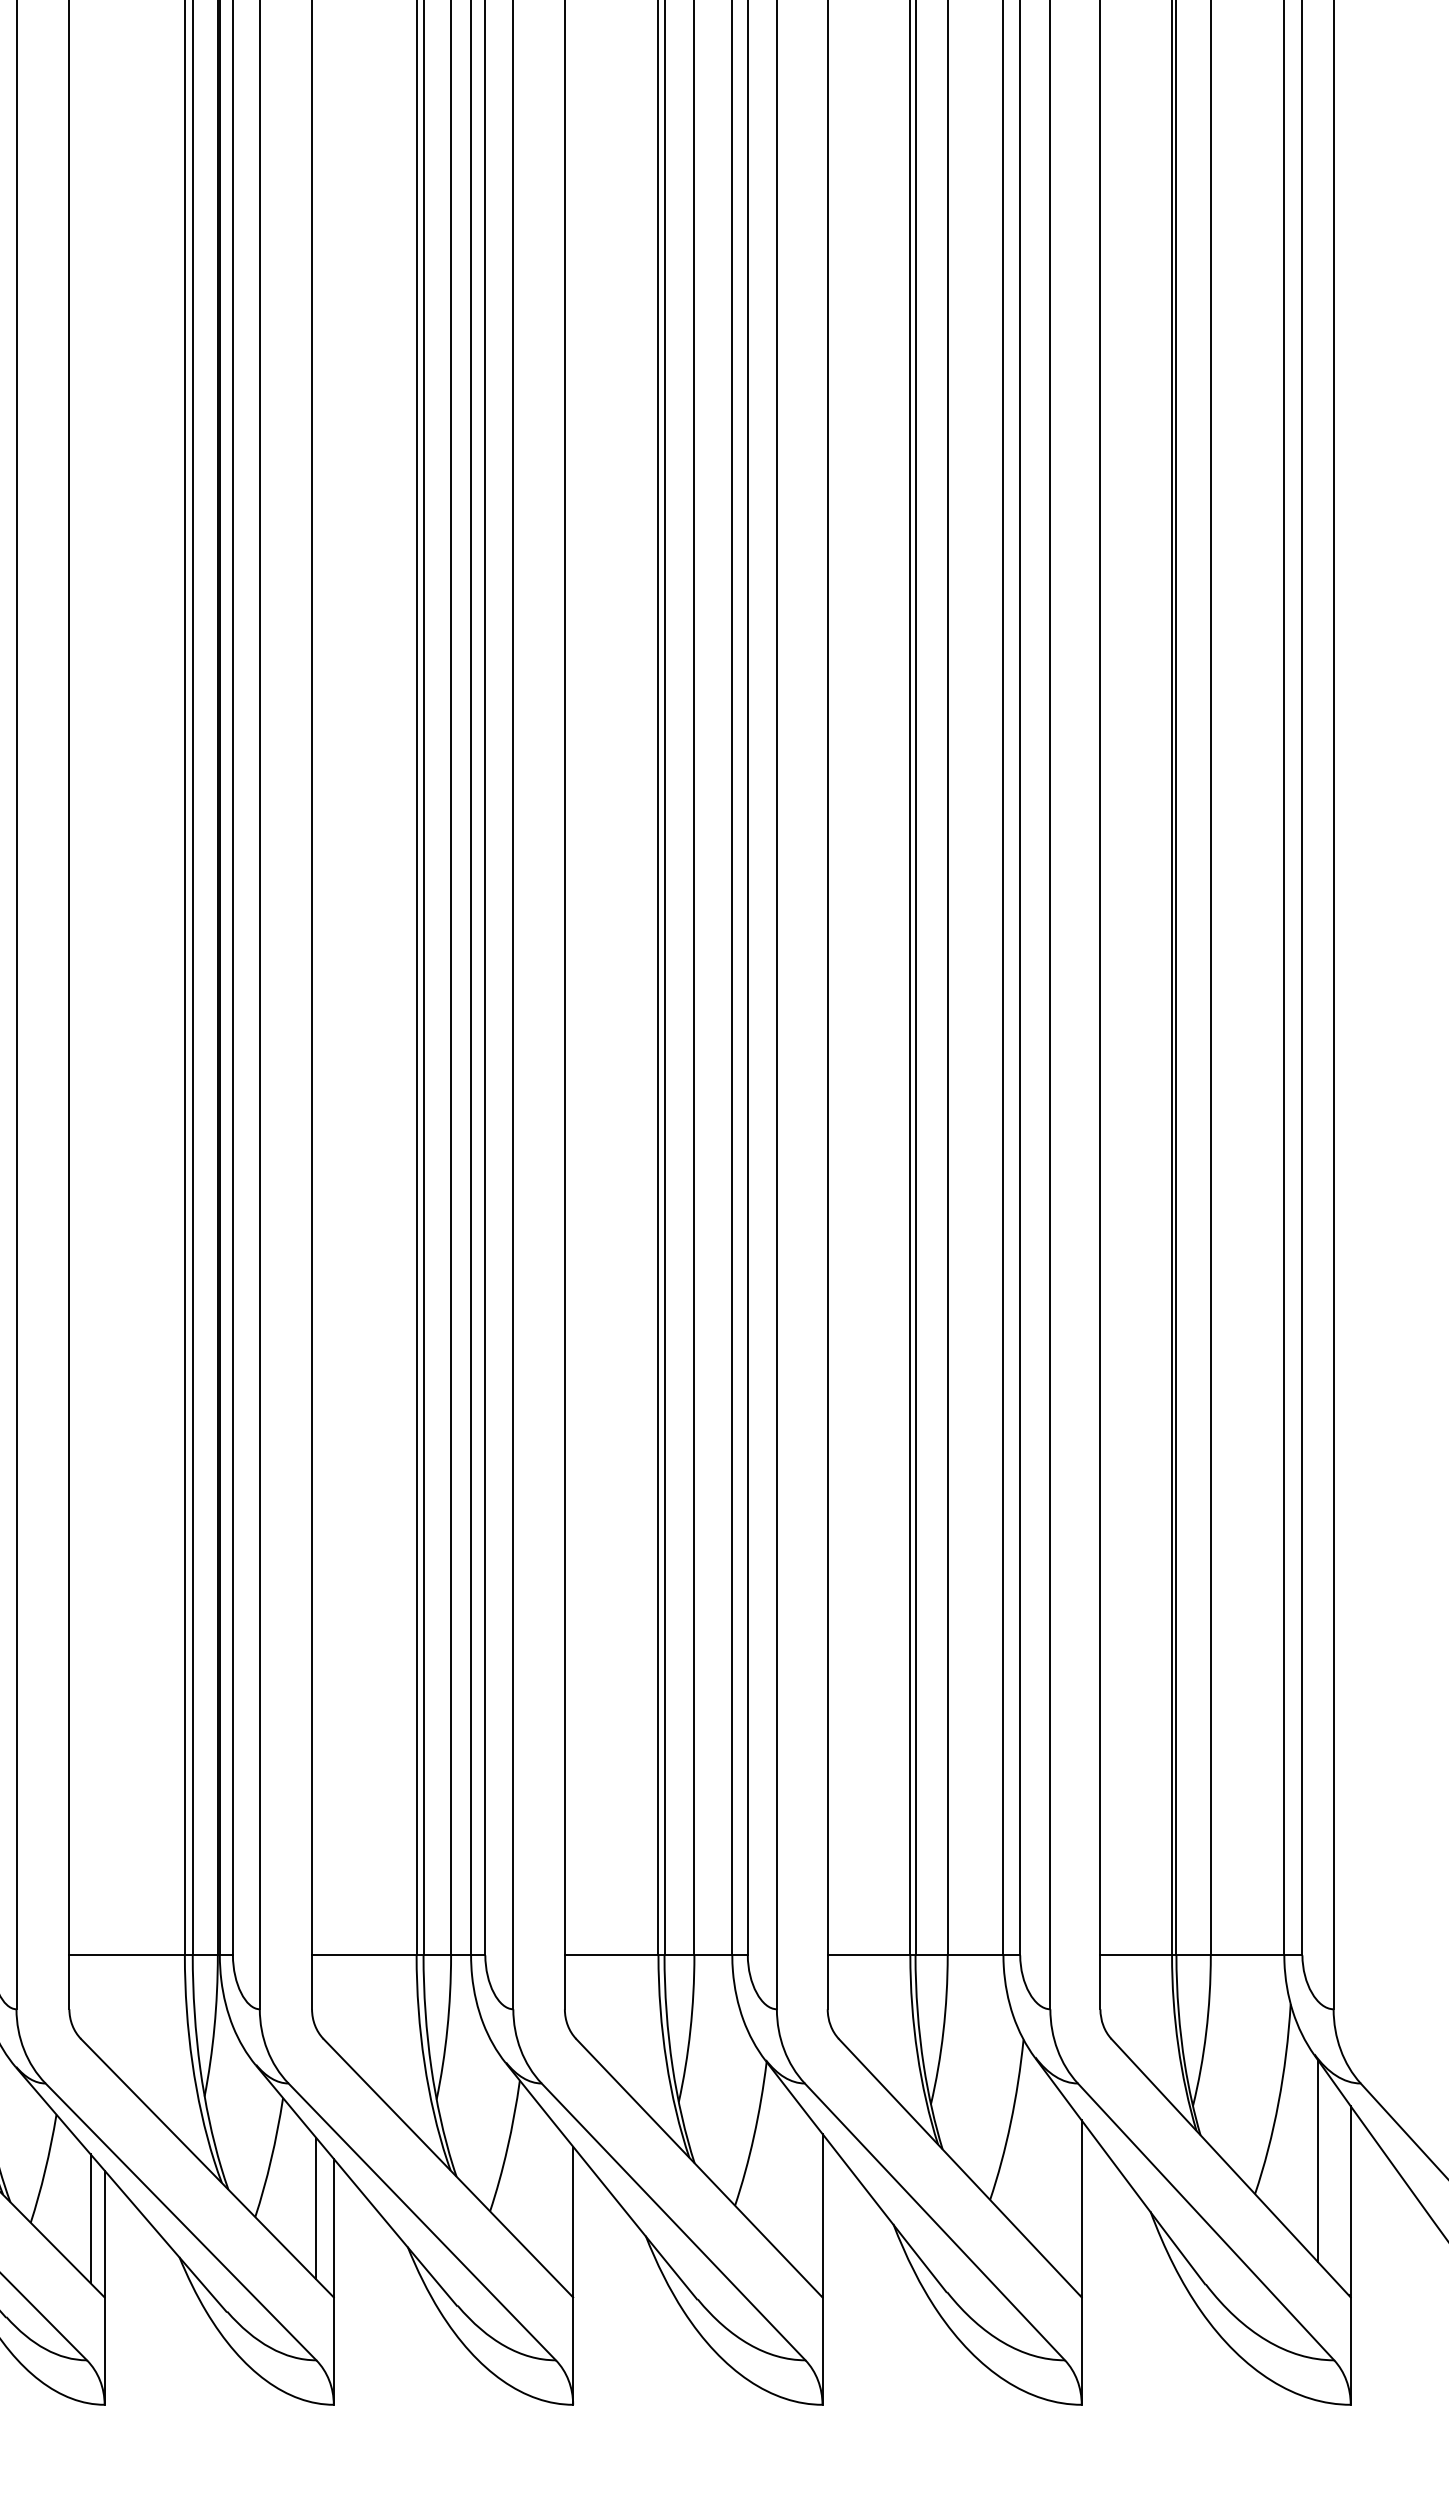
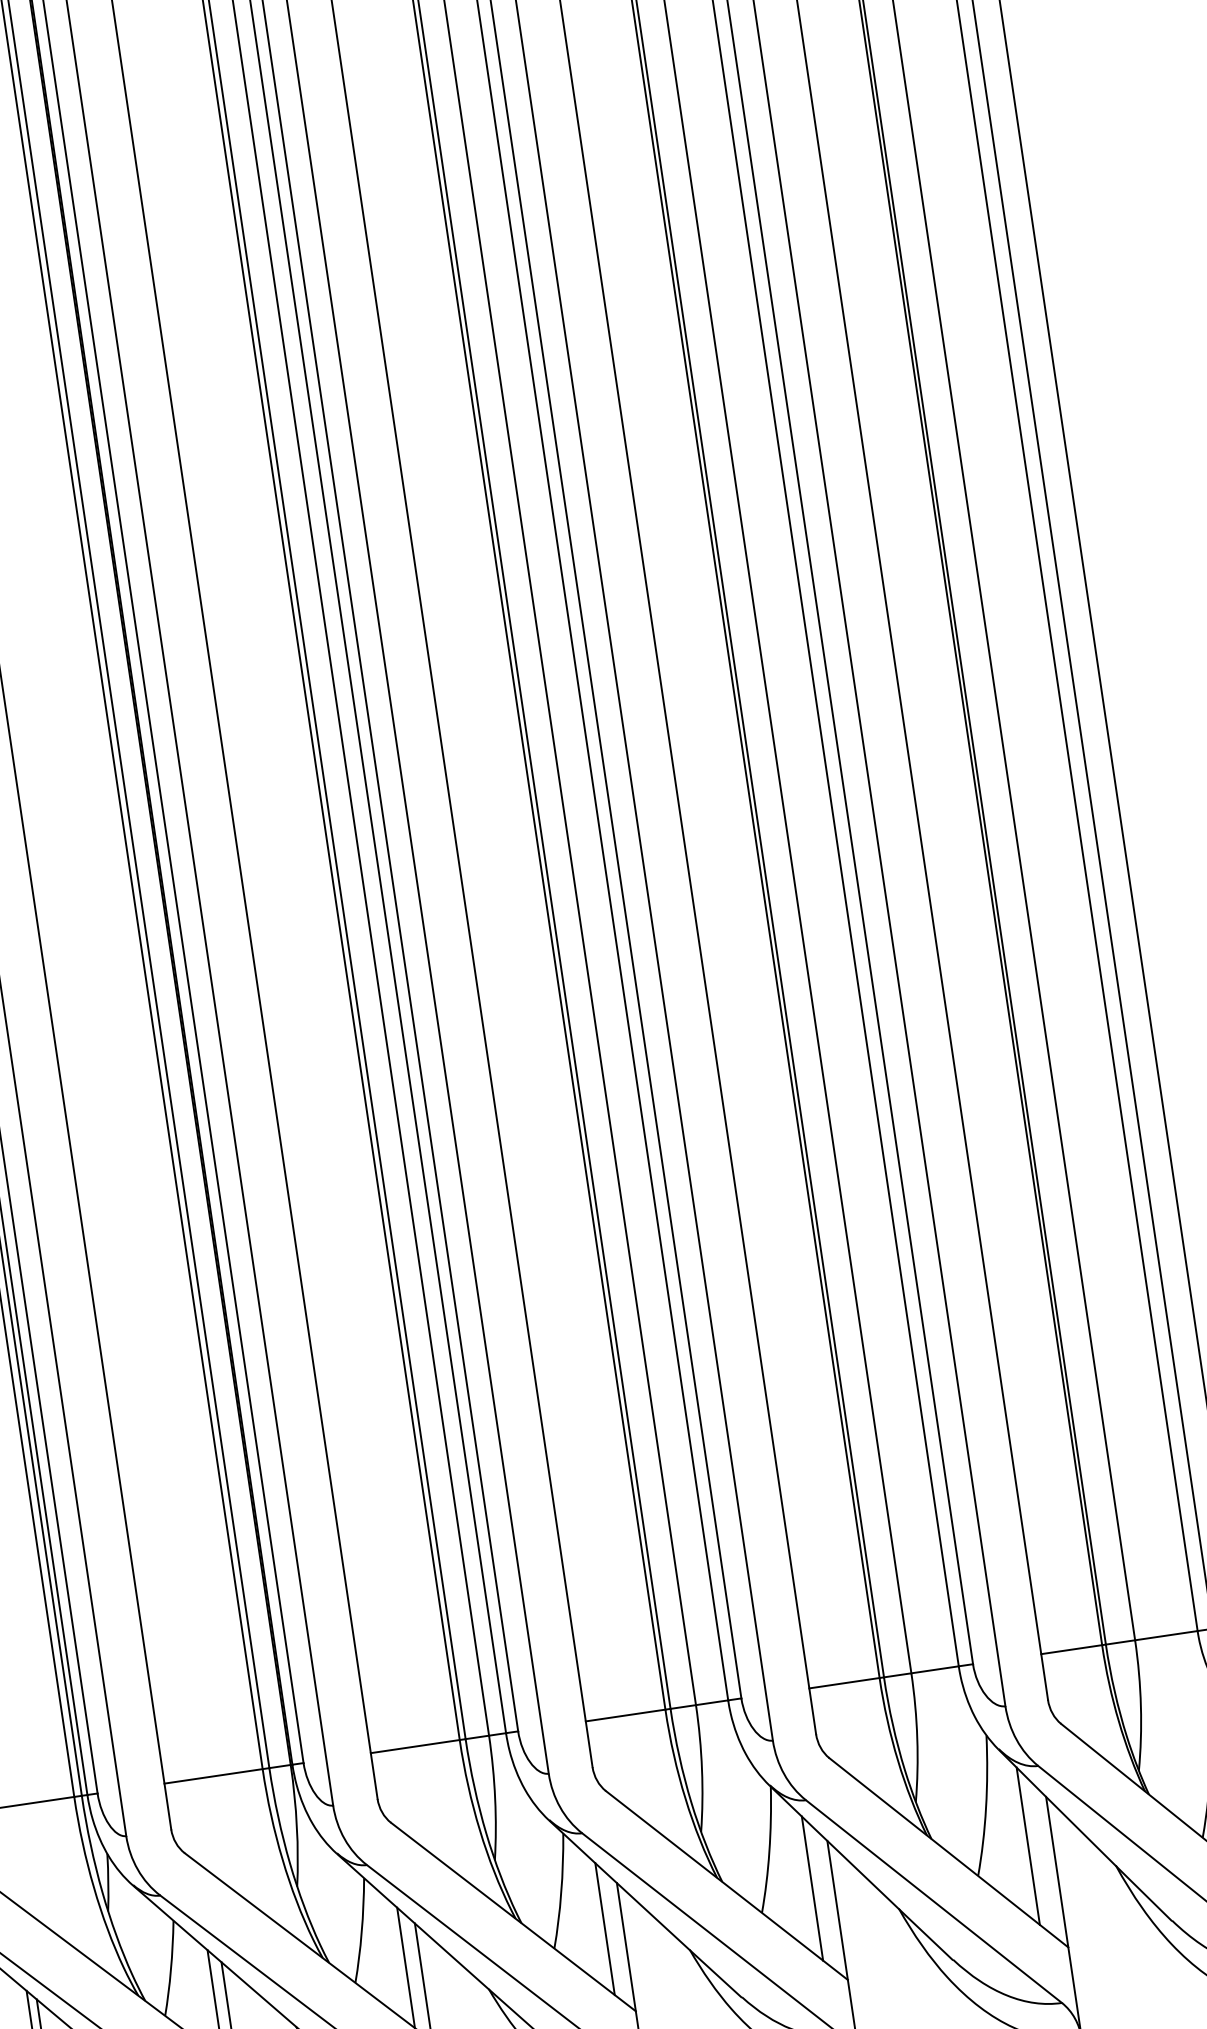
line: (1052, 2173) -> (1027, 1845), added
line: (797, 2186) -> (812, 1888), added
line: (551, 2197) -> (604, 1928), added

